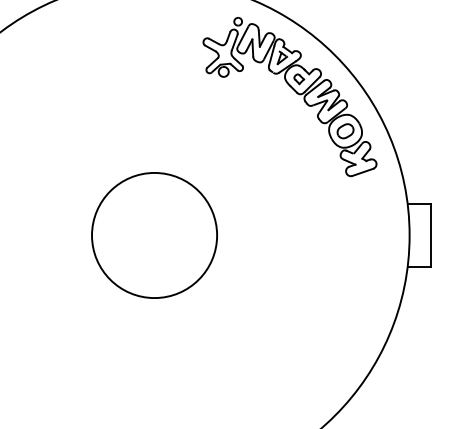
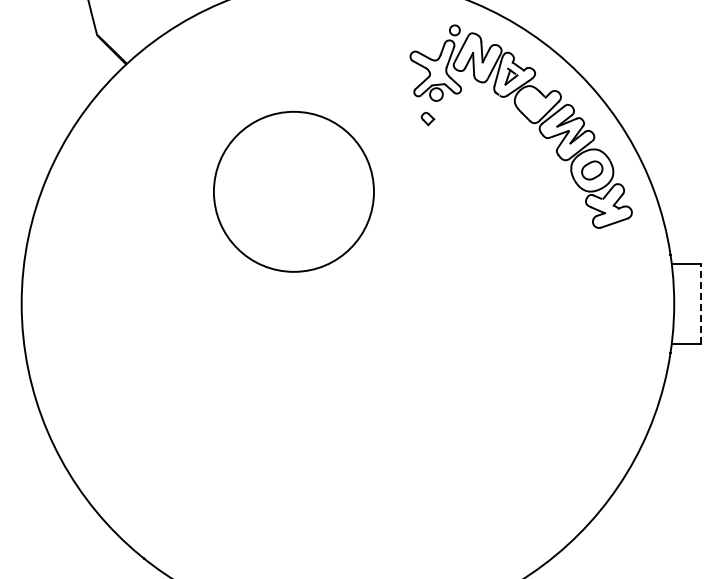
part: (298, 78) -> (427, 118), moved
circle: (154, 235) -> (293, 191), moved
line: (430, 235) -> (701, 303), solid -> dashed

